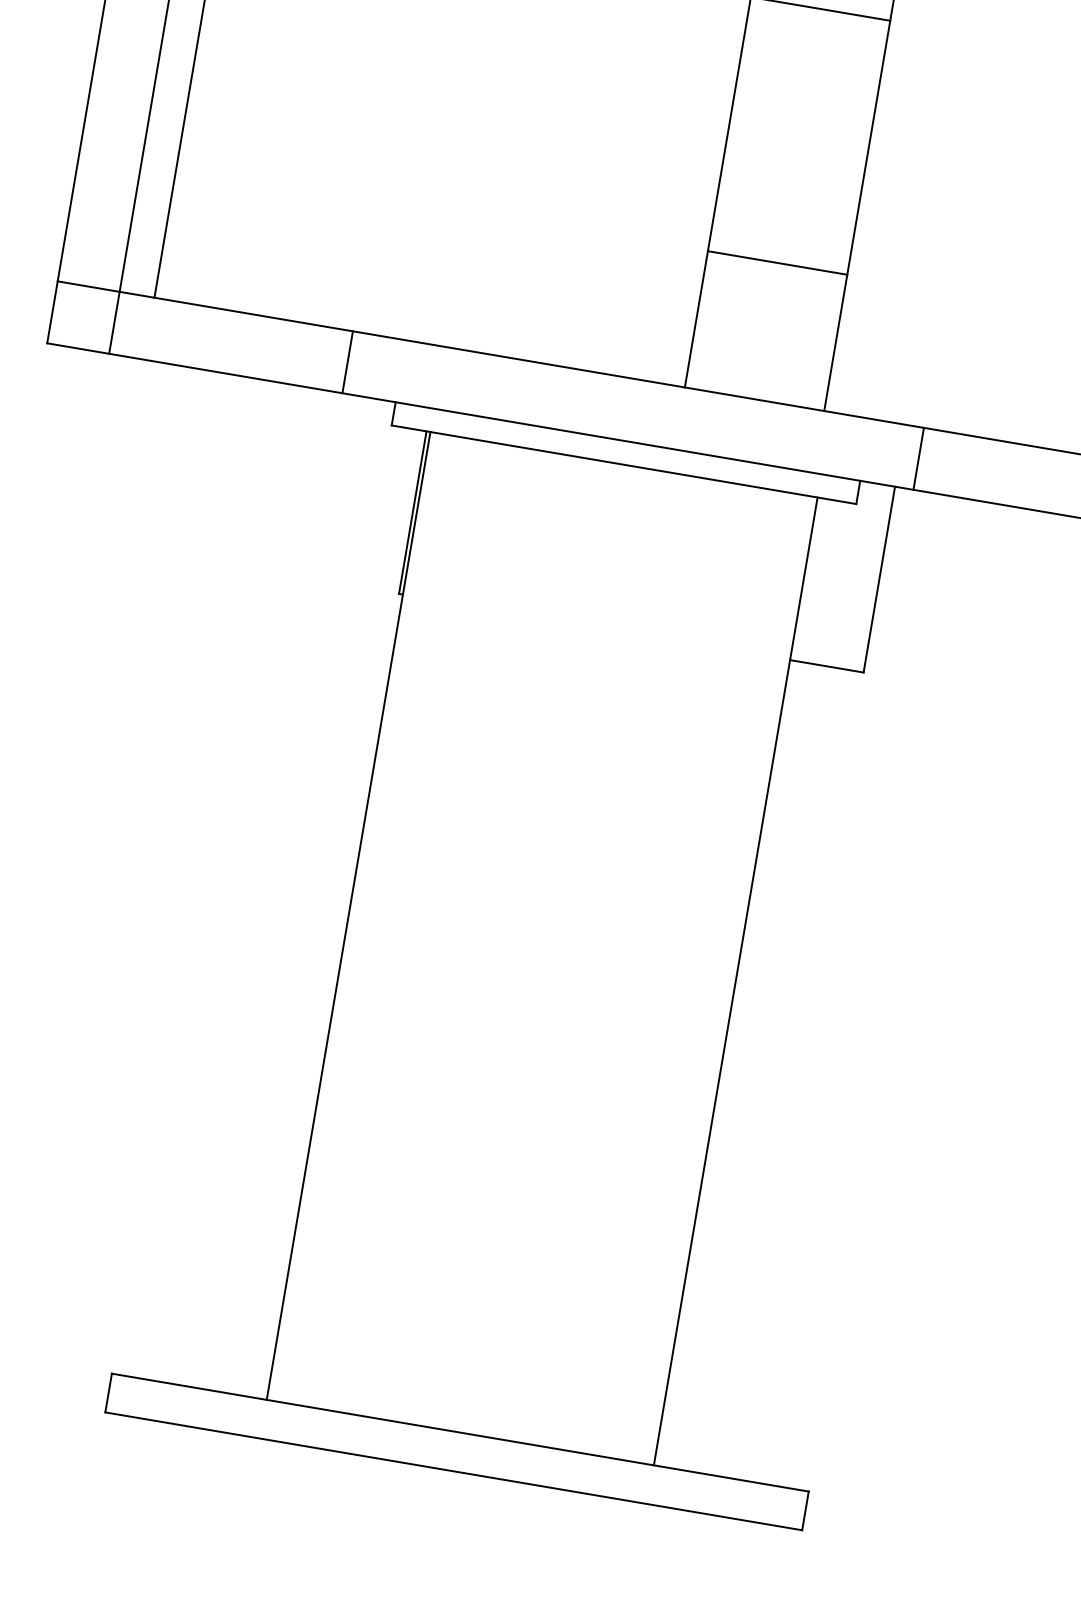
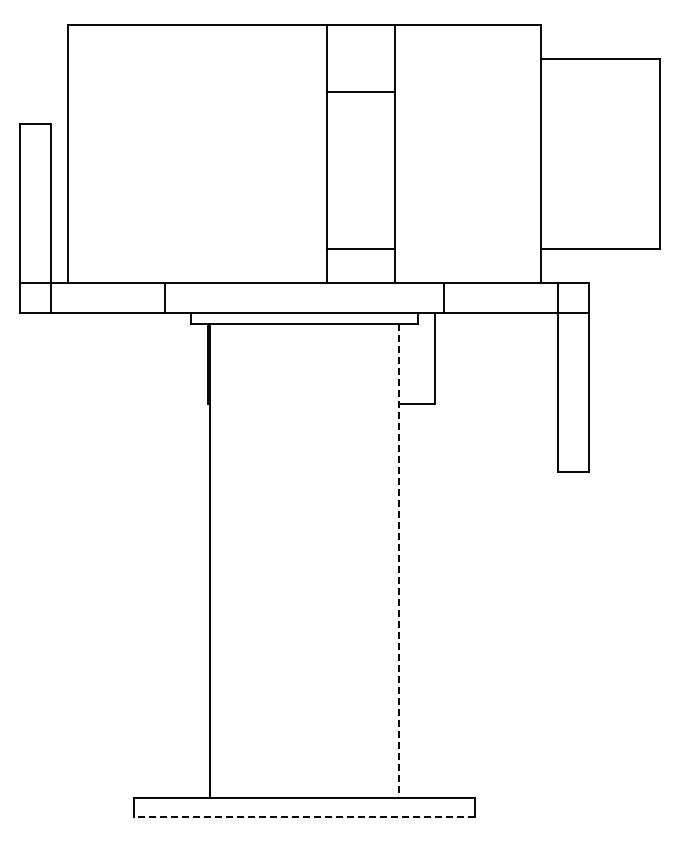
line: (777, 263) -> (361, 249), moved
line: (736, 982) -> (399, 561), solid -> dashed
line: (453, 1470) -> (304, 816), solid -> dashed

